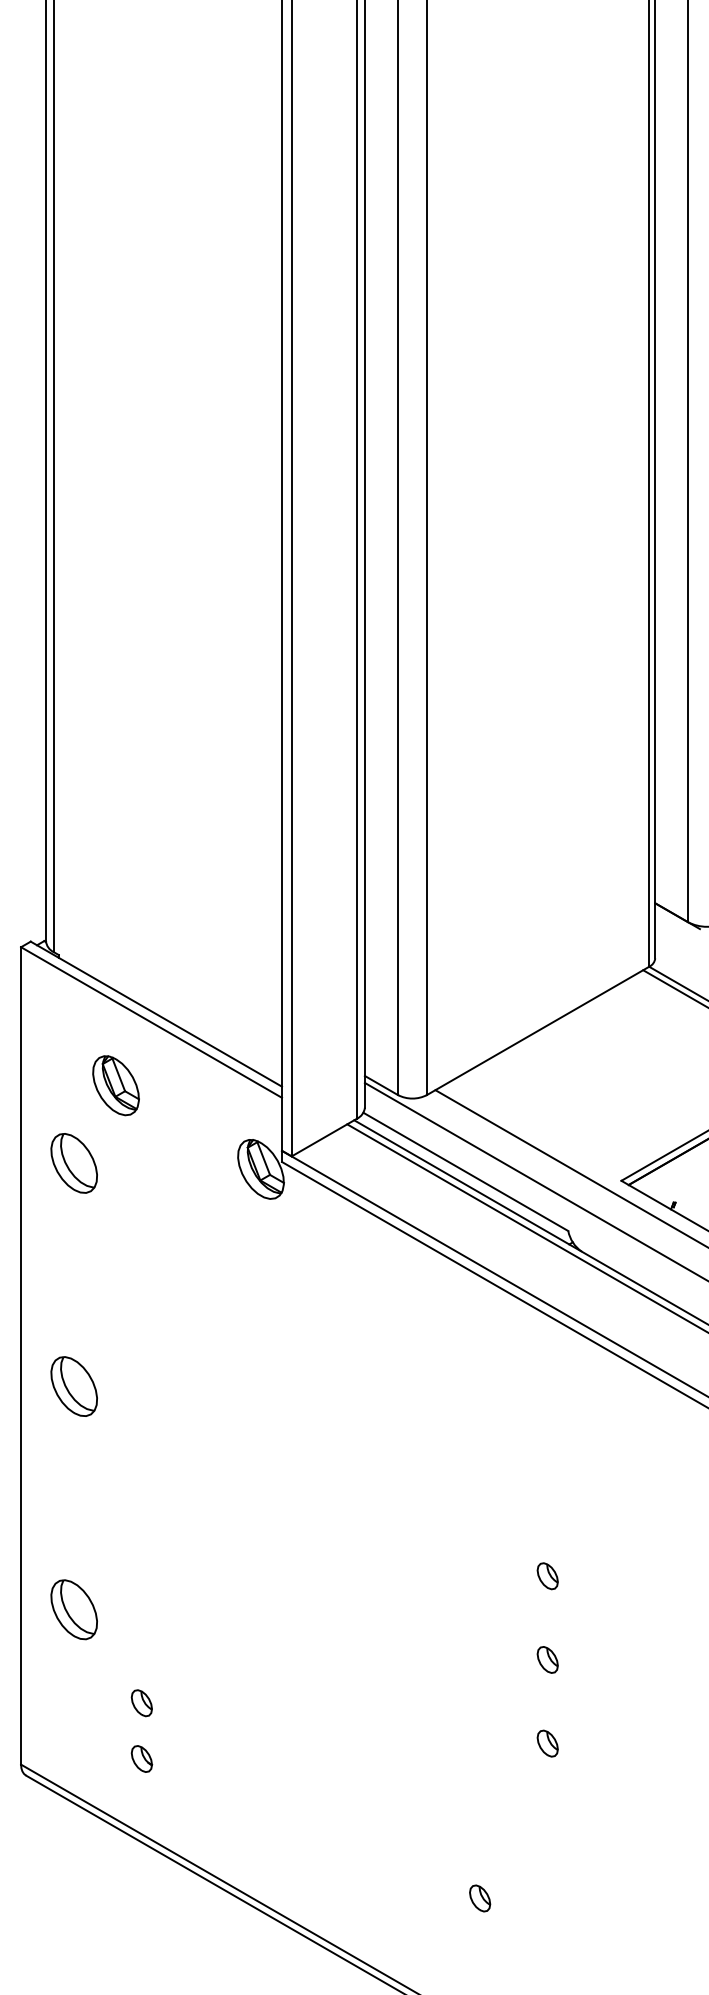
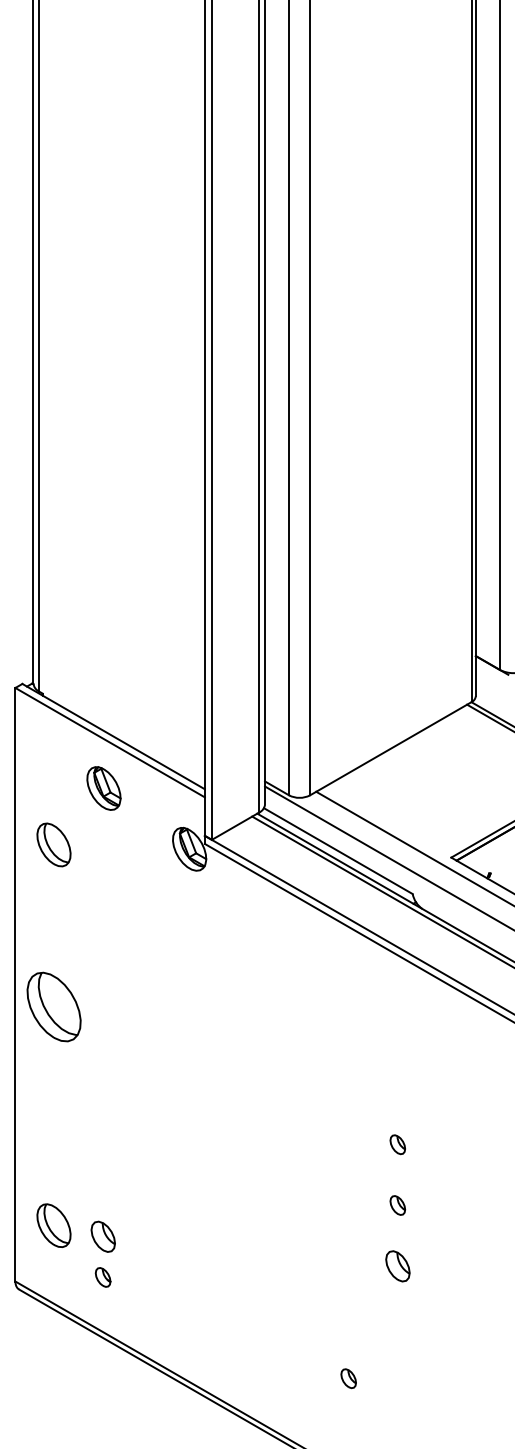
part: (115, 1085) -> (103, 788), moved
part: (73, 1386) -> (53, 1006), size x1.6
part: (73, 1609) -> (53, 1225), moved
part: (141, 1703) -> (102, 1237), size x1.6
part: (547, 1743) -> (397, 1266), size x1.6

